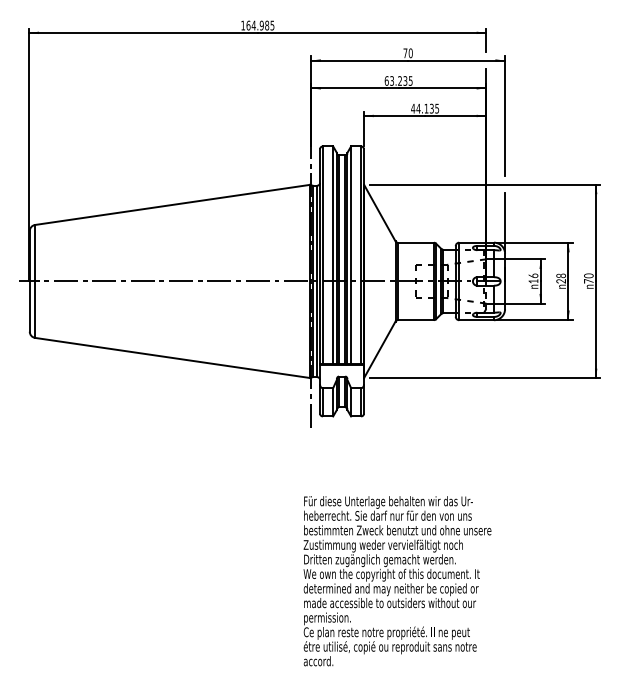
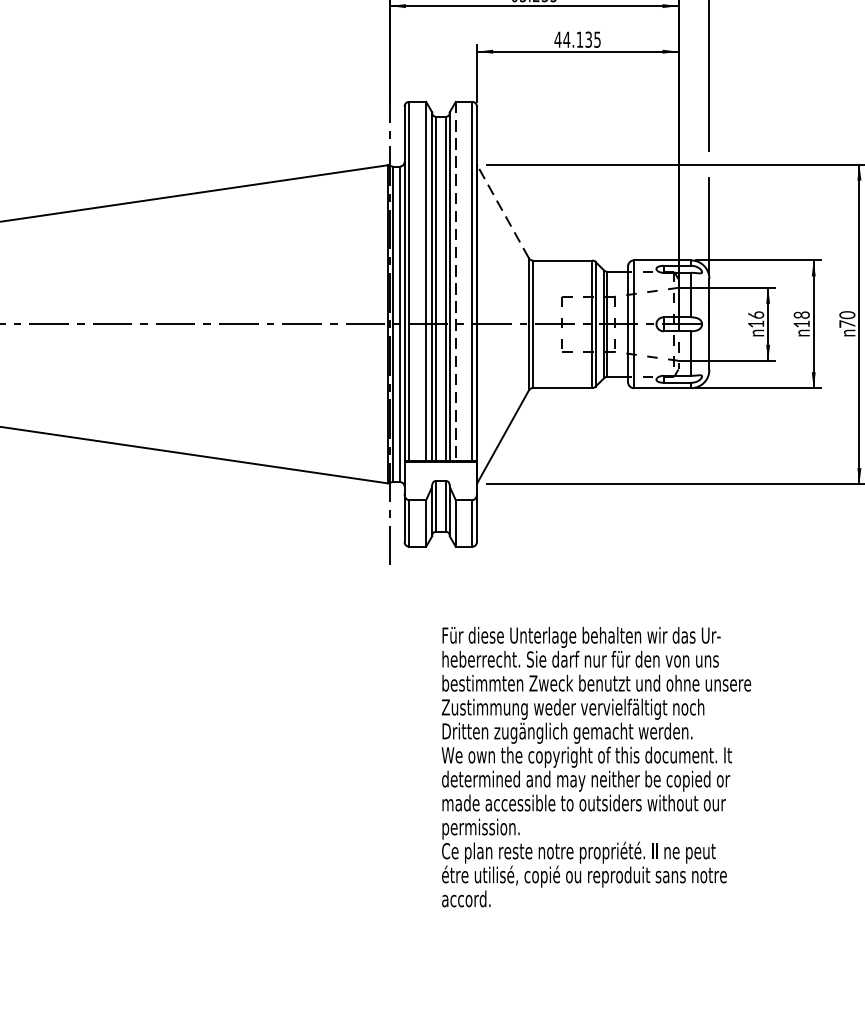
line: (379, 212) -> (502, 210), solid -> dashed
line: (351, 255) -> (456, 281), solid -> dashed
text: (560, 281) -> (800, 324), 28 -> 18
text: (397, 581) -> (596, 767), moved

